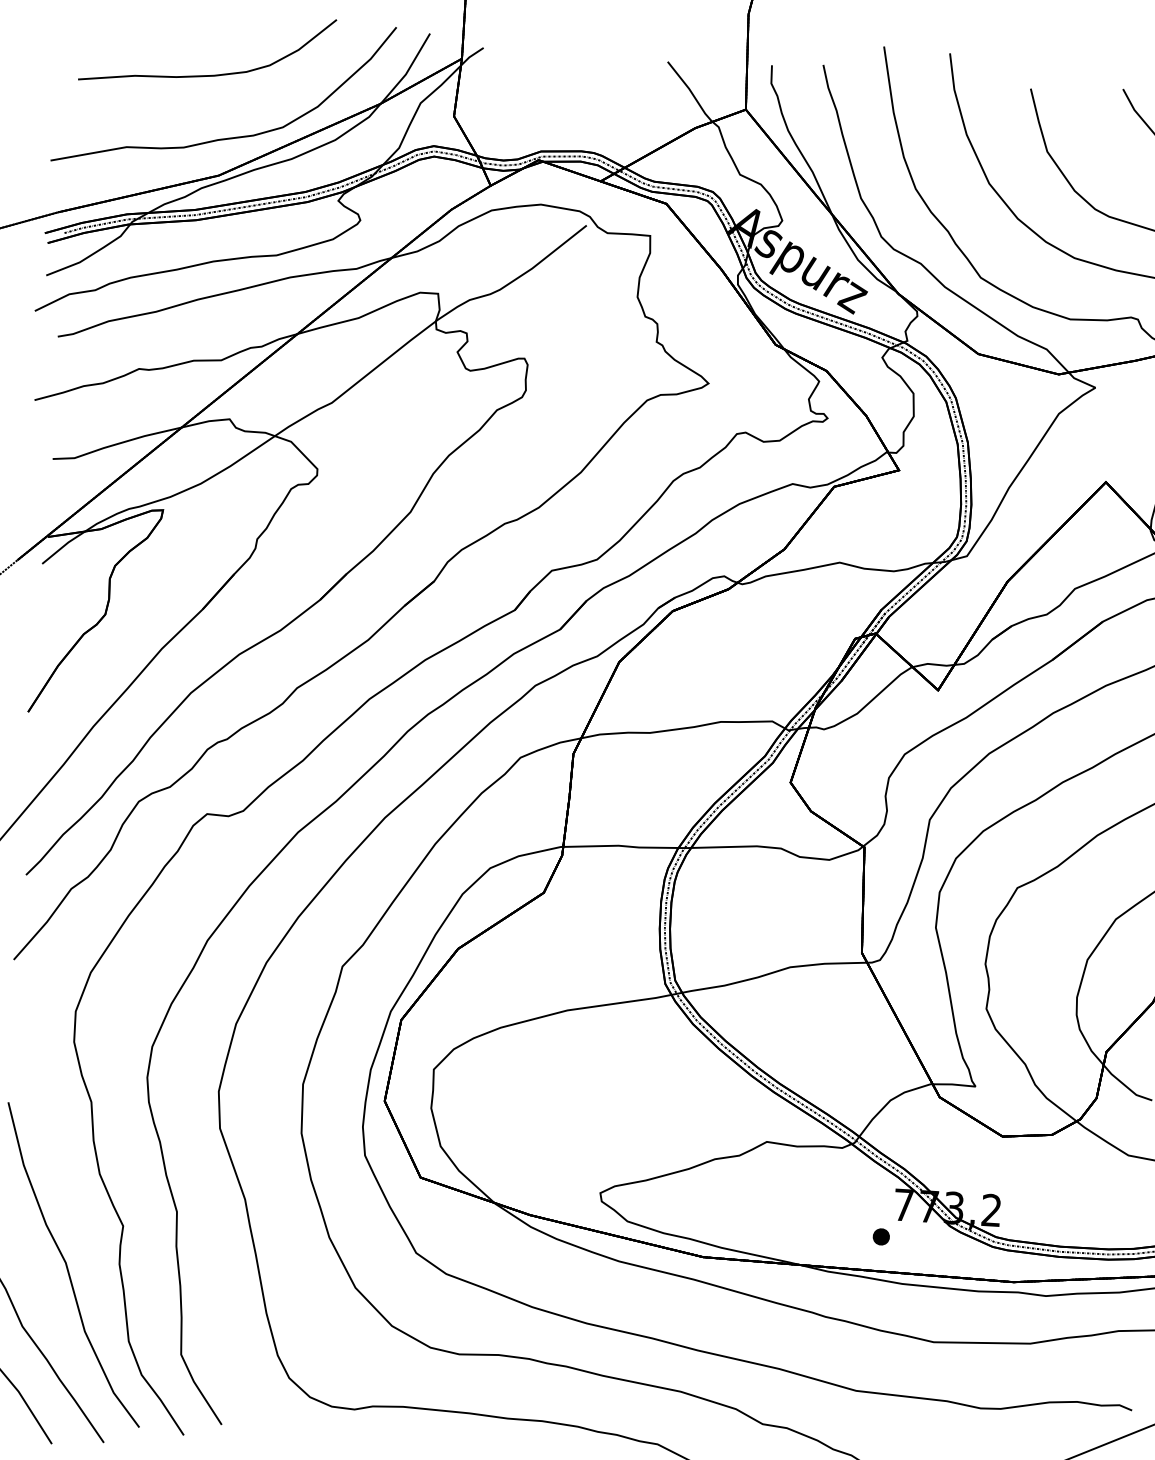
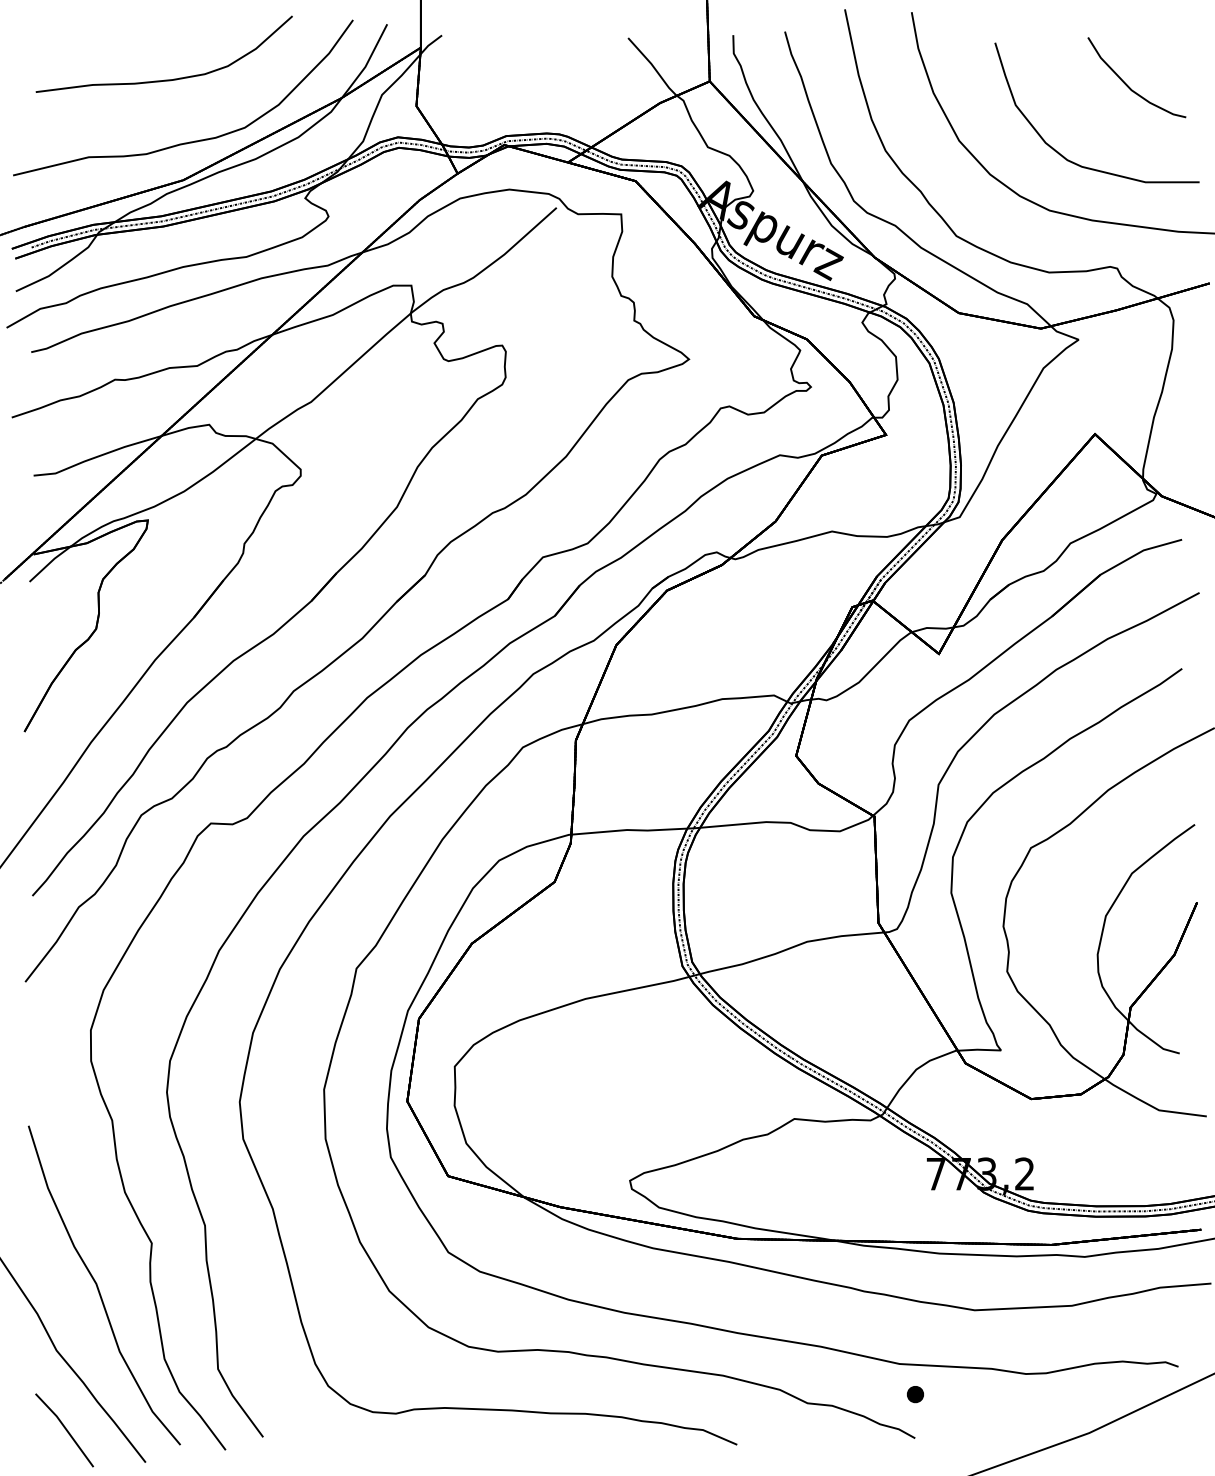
part: (881, 1236) -> (915, 1394), moved

